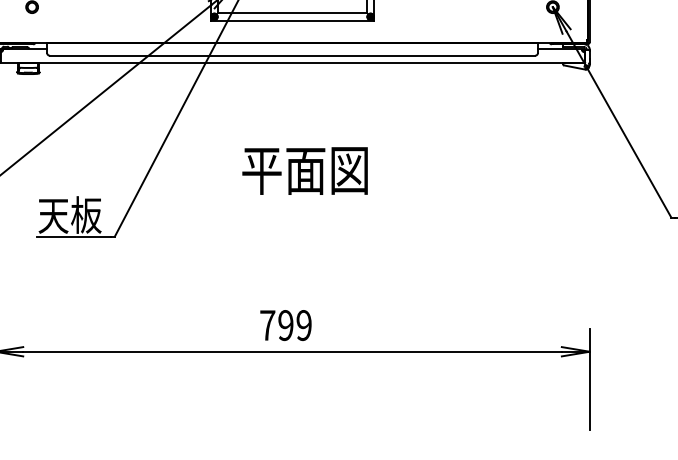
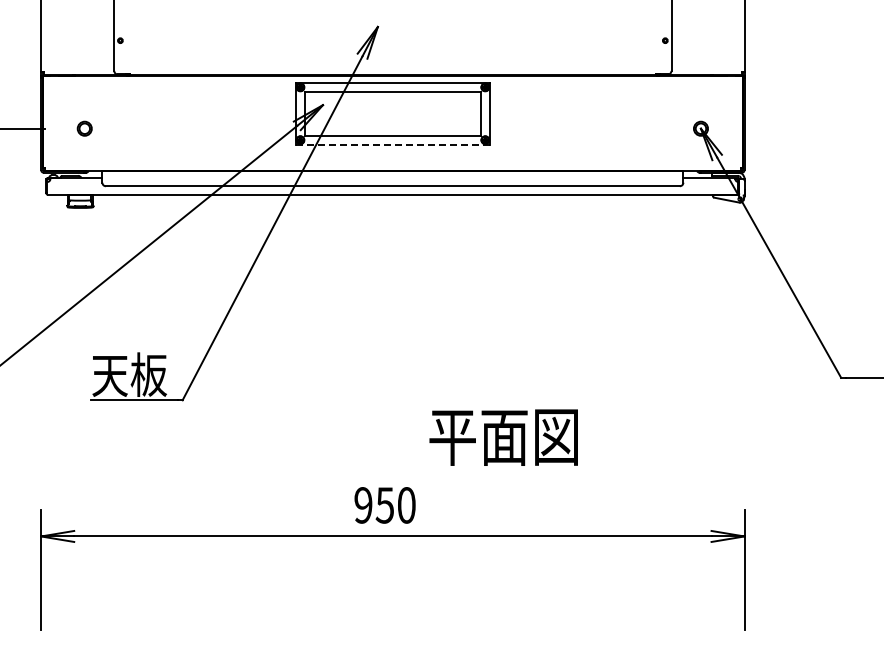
line: (292, 20) -> (392, 144), solid -> dashed
text: (304, 170) -> (503, 437), moved
text: (285, 325) -> (384, 505), 799 -> 950

